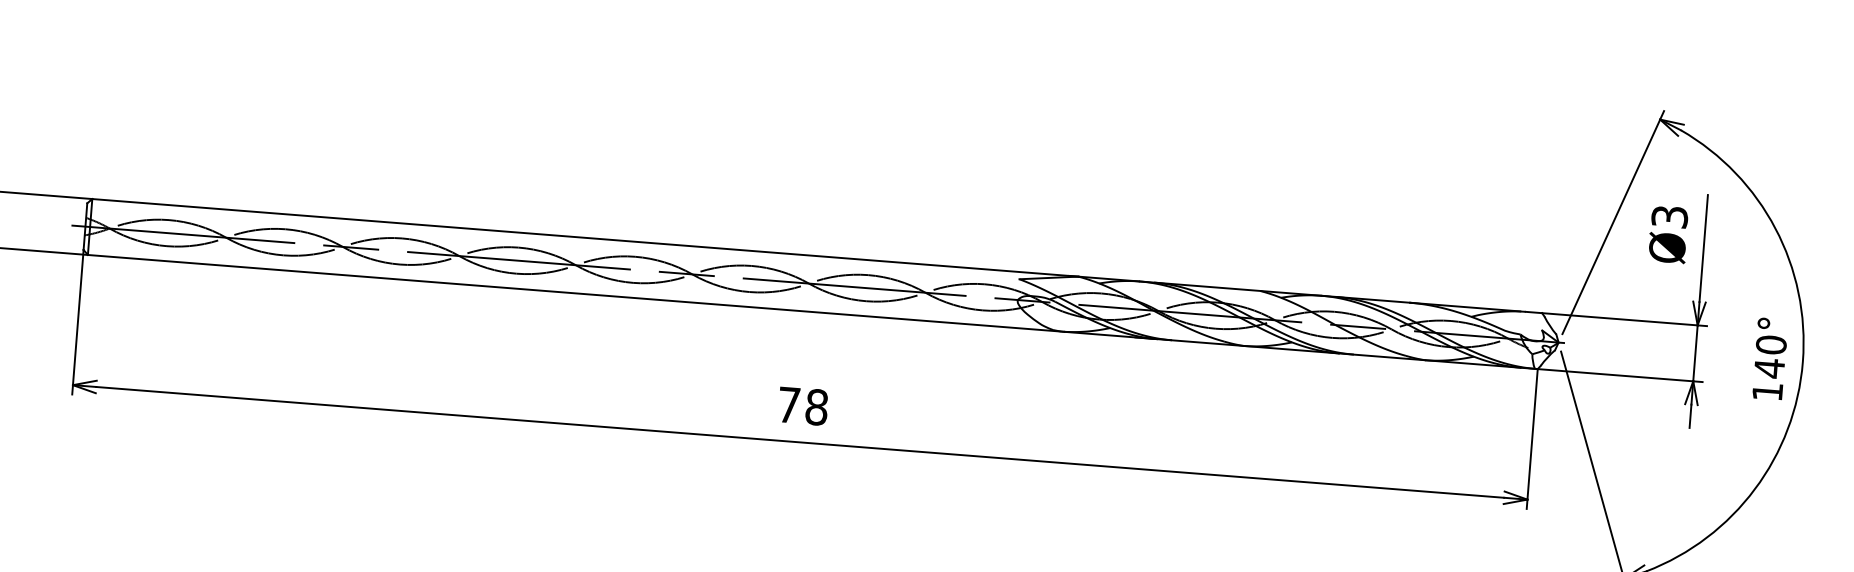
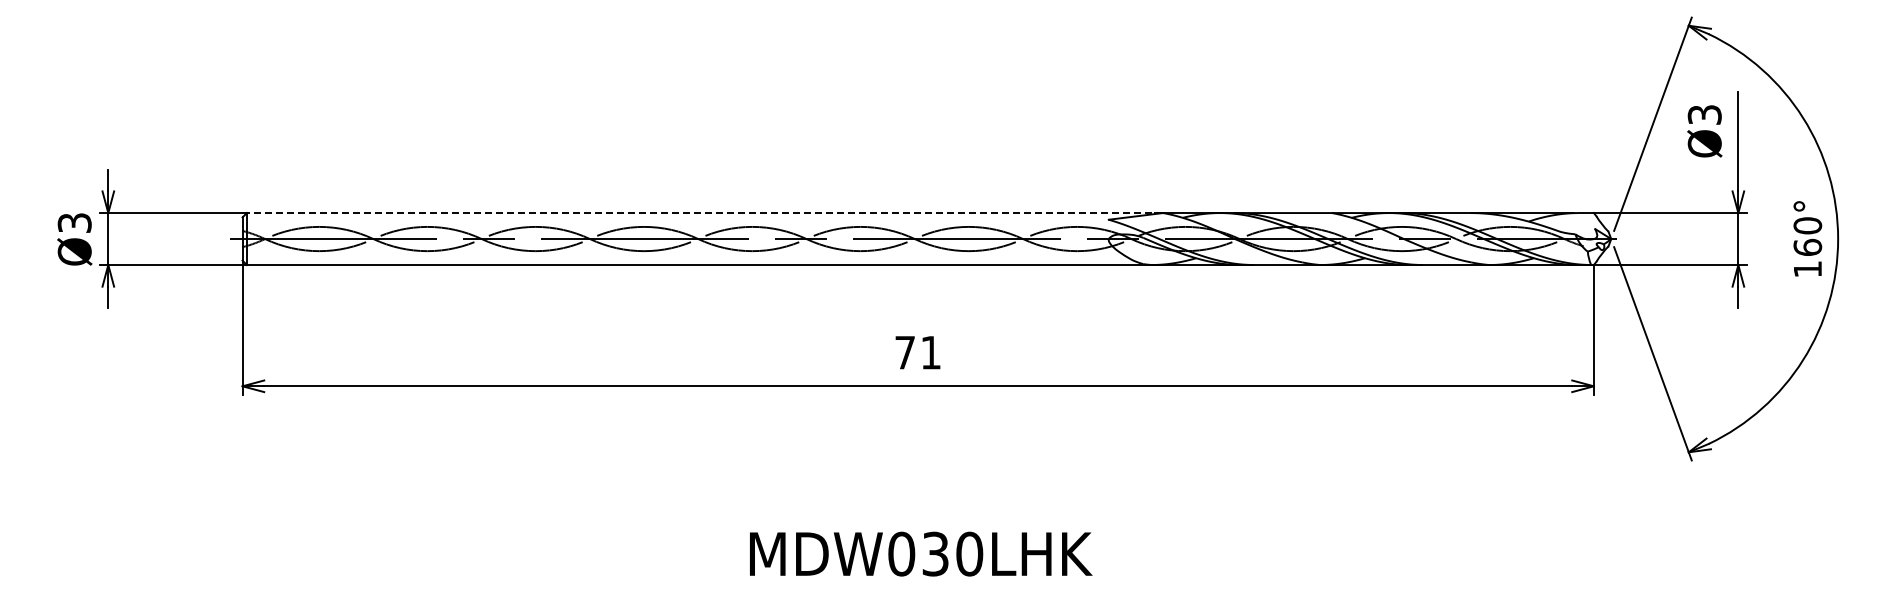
line: (584, 238) -> (704, 213), solid -> dashed
text: (1769, 368) -> (1807, 247), 140° -> 160°
text: (817, 407) -> (931, 352), 78 -> 71

